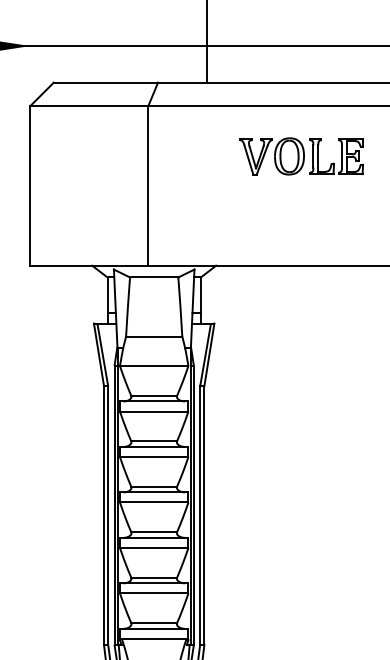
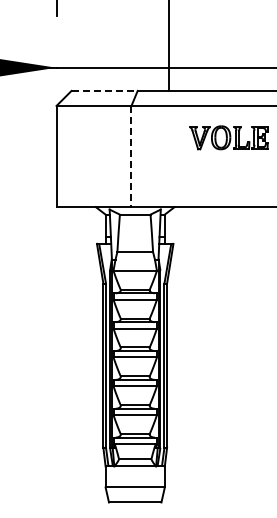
line: (107, 81) -> (105, 90), solid -> dashed
line: (148, 185) -> (131, 156), solid -> dashed

